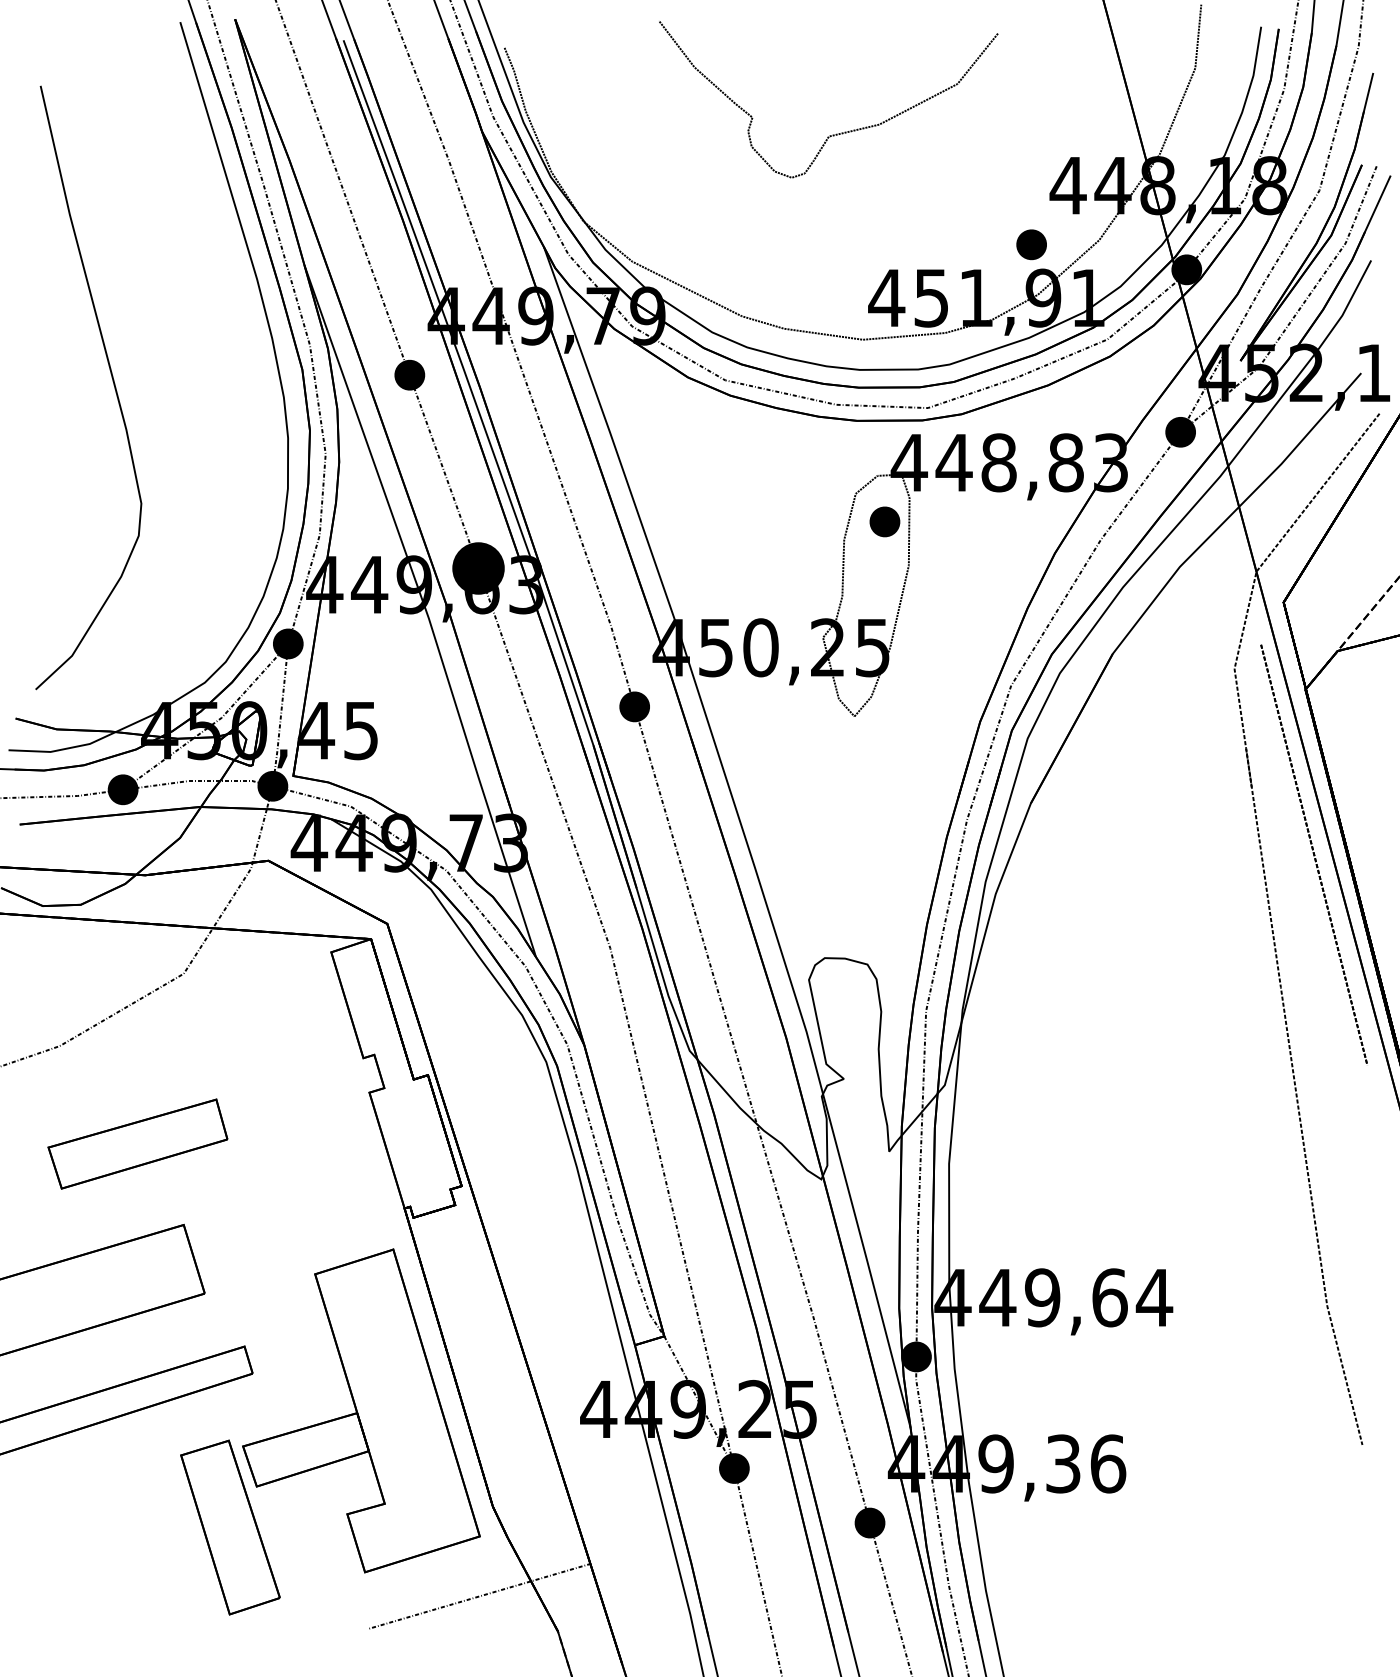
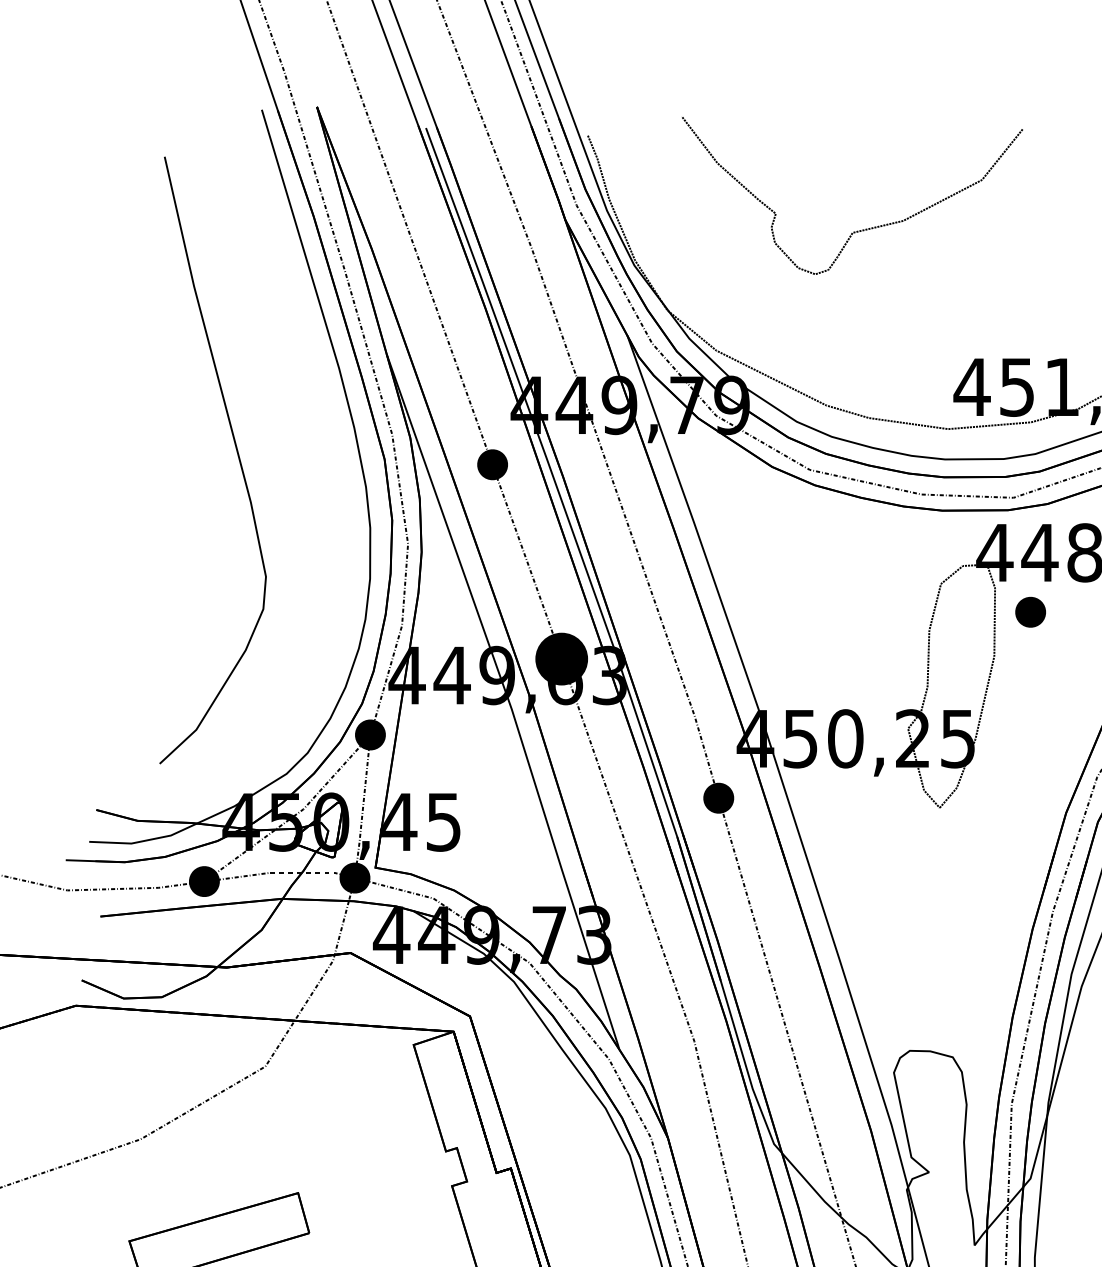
curve: (836, 133) -> (860, 229), moved
curve: (112, 381) -> (236, 454), moved
part: (884, 521) -> (1030, 611), moved

